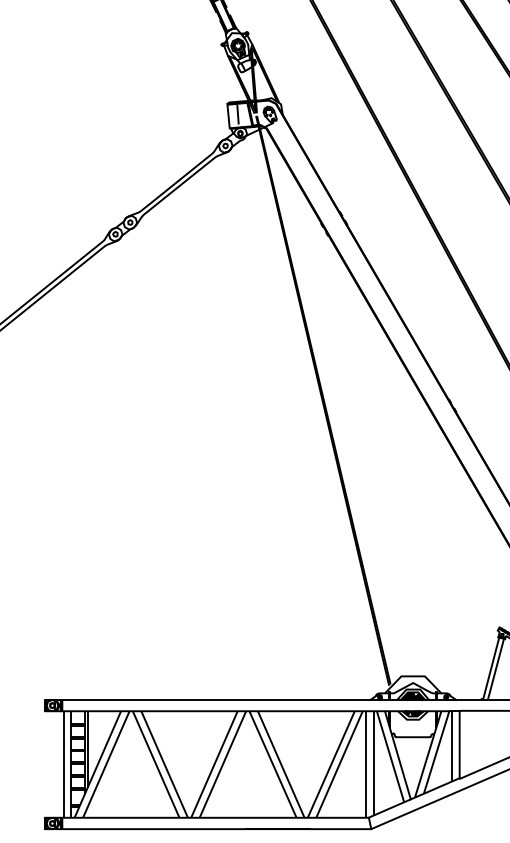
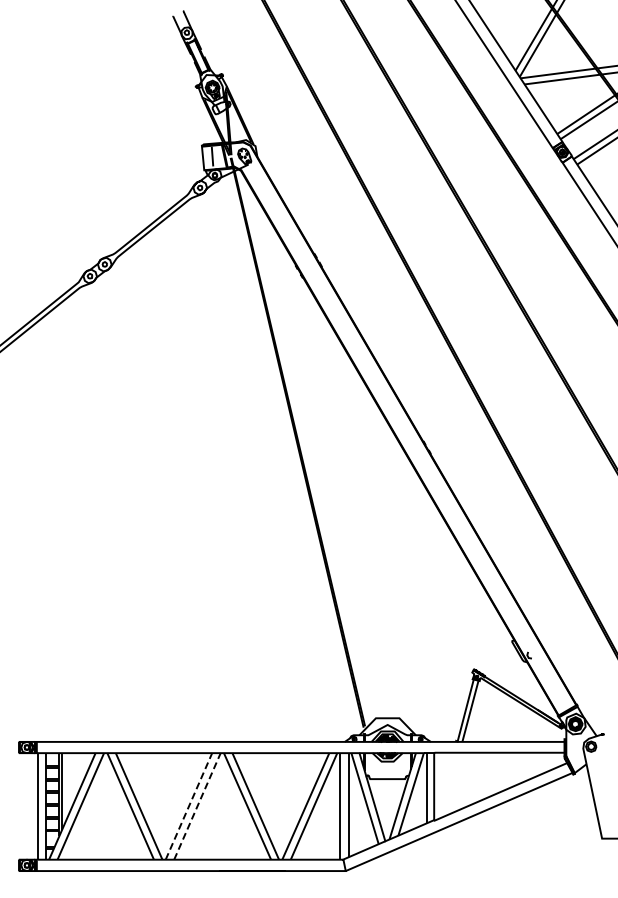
line: (214, 763) -> (189, 805), solid -> dashed
line: (222, 763) -> (197, 805), solid -> dashed

